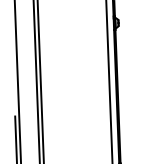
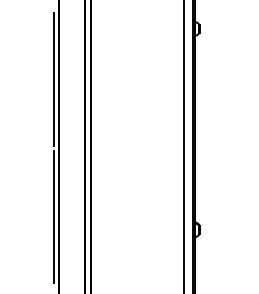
line: (12, 64) -> (53, 79), added

